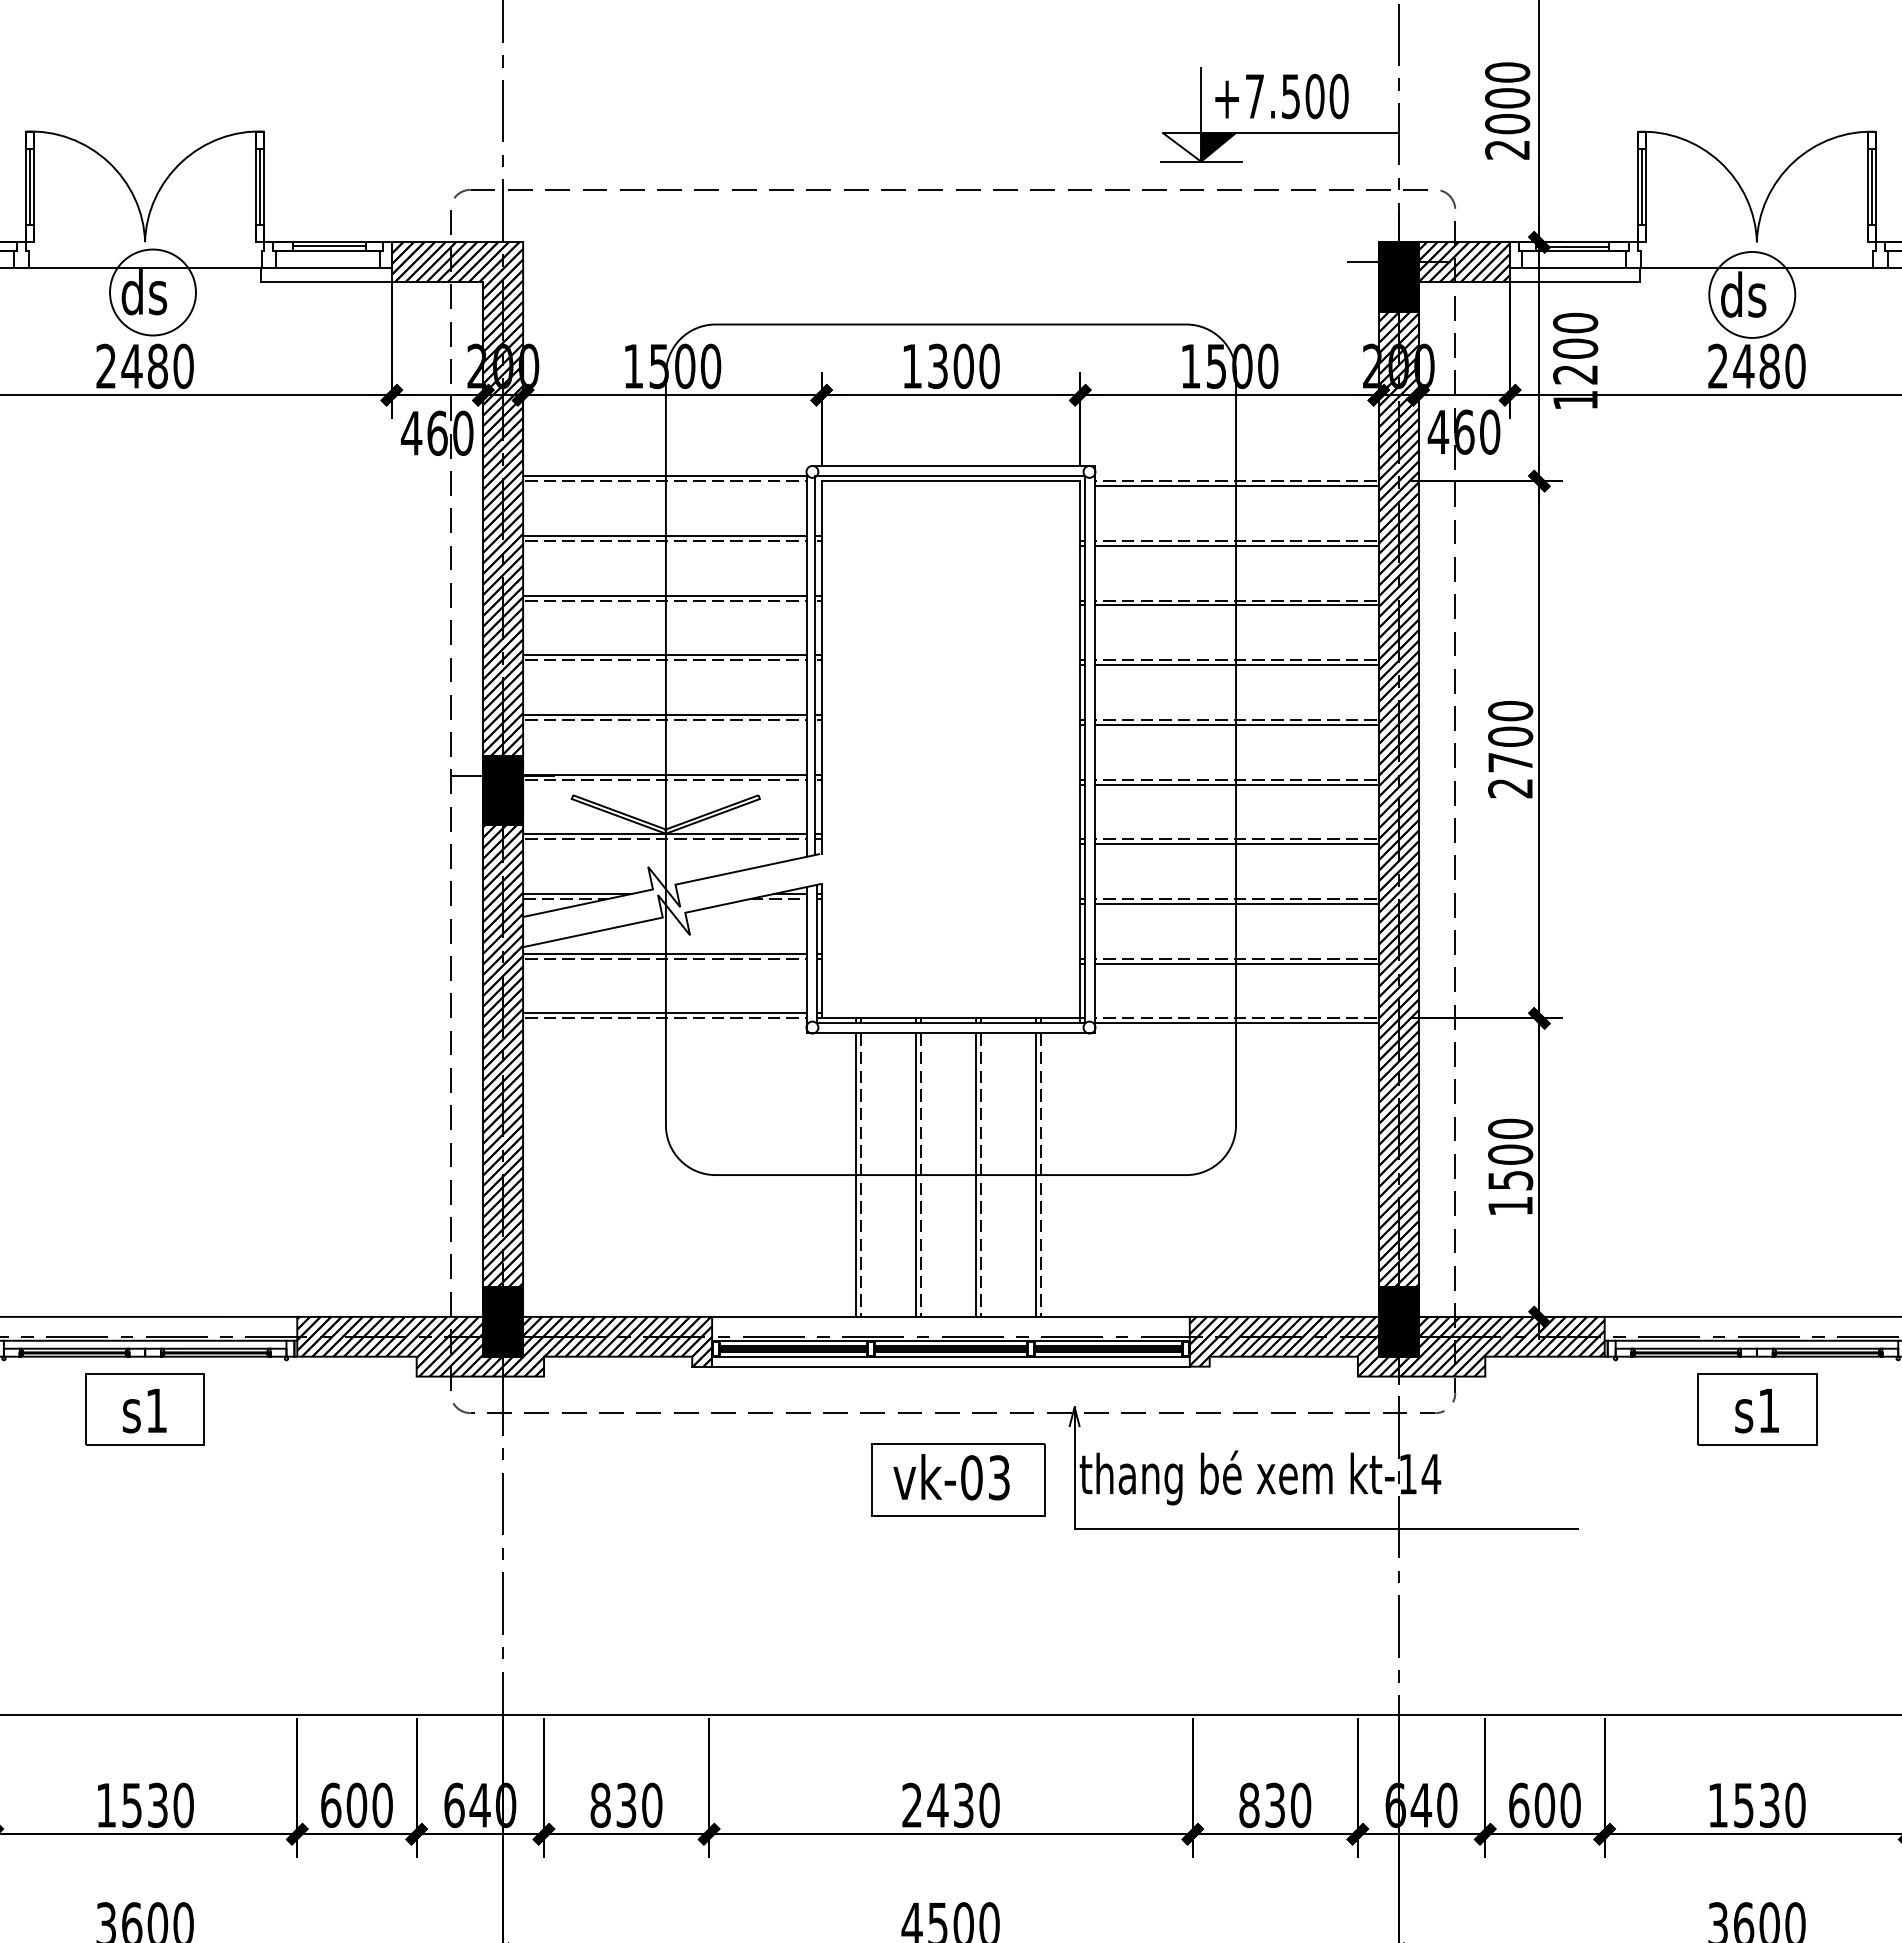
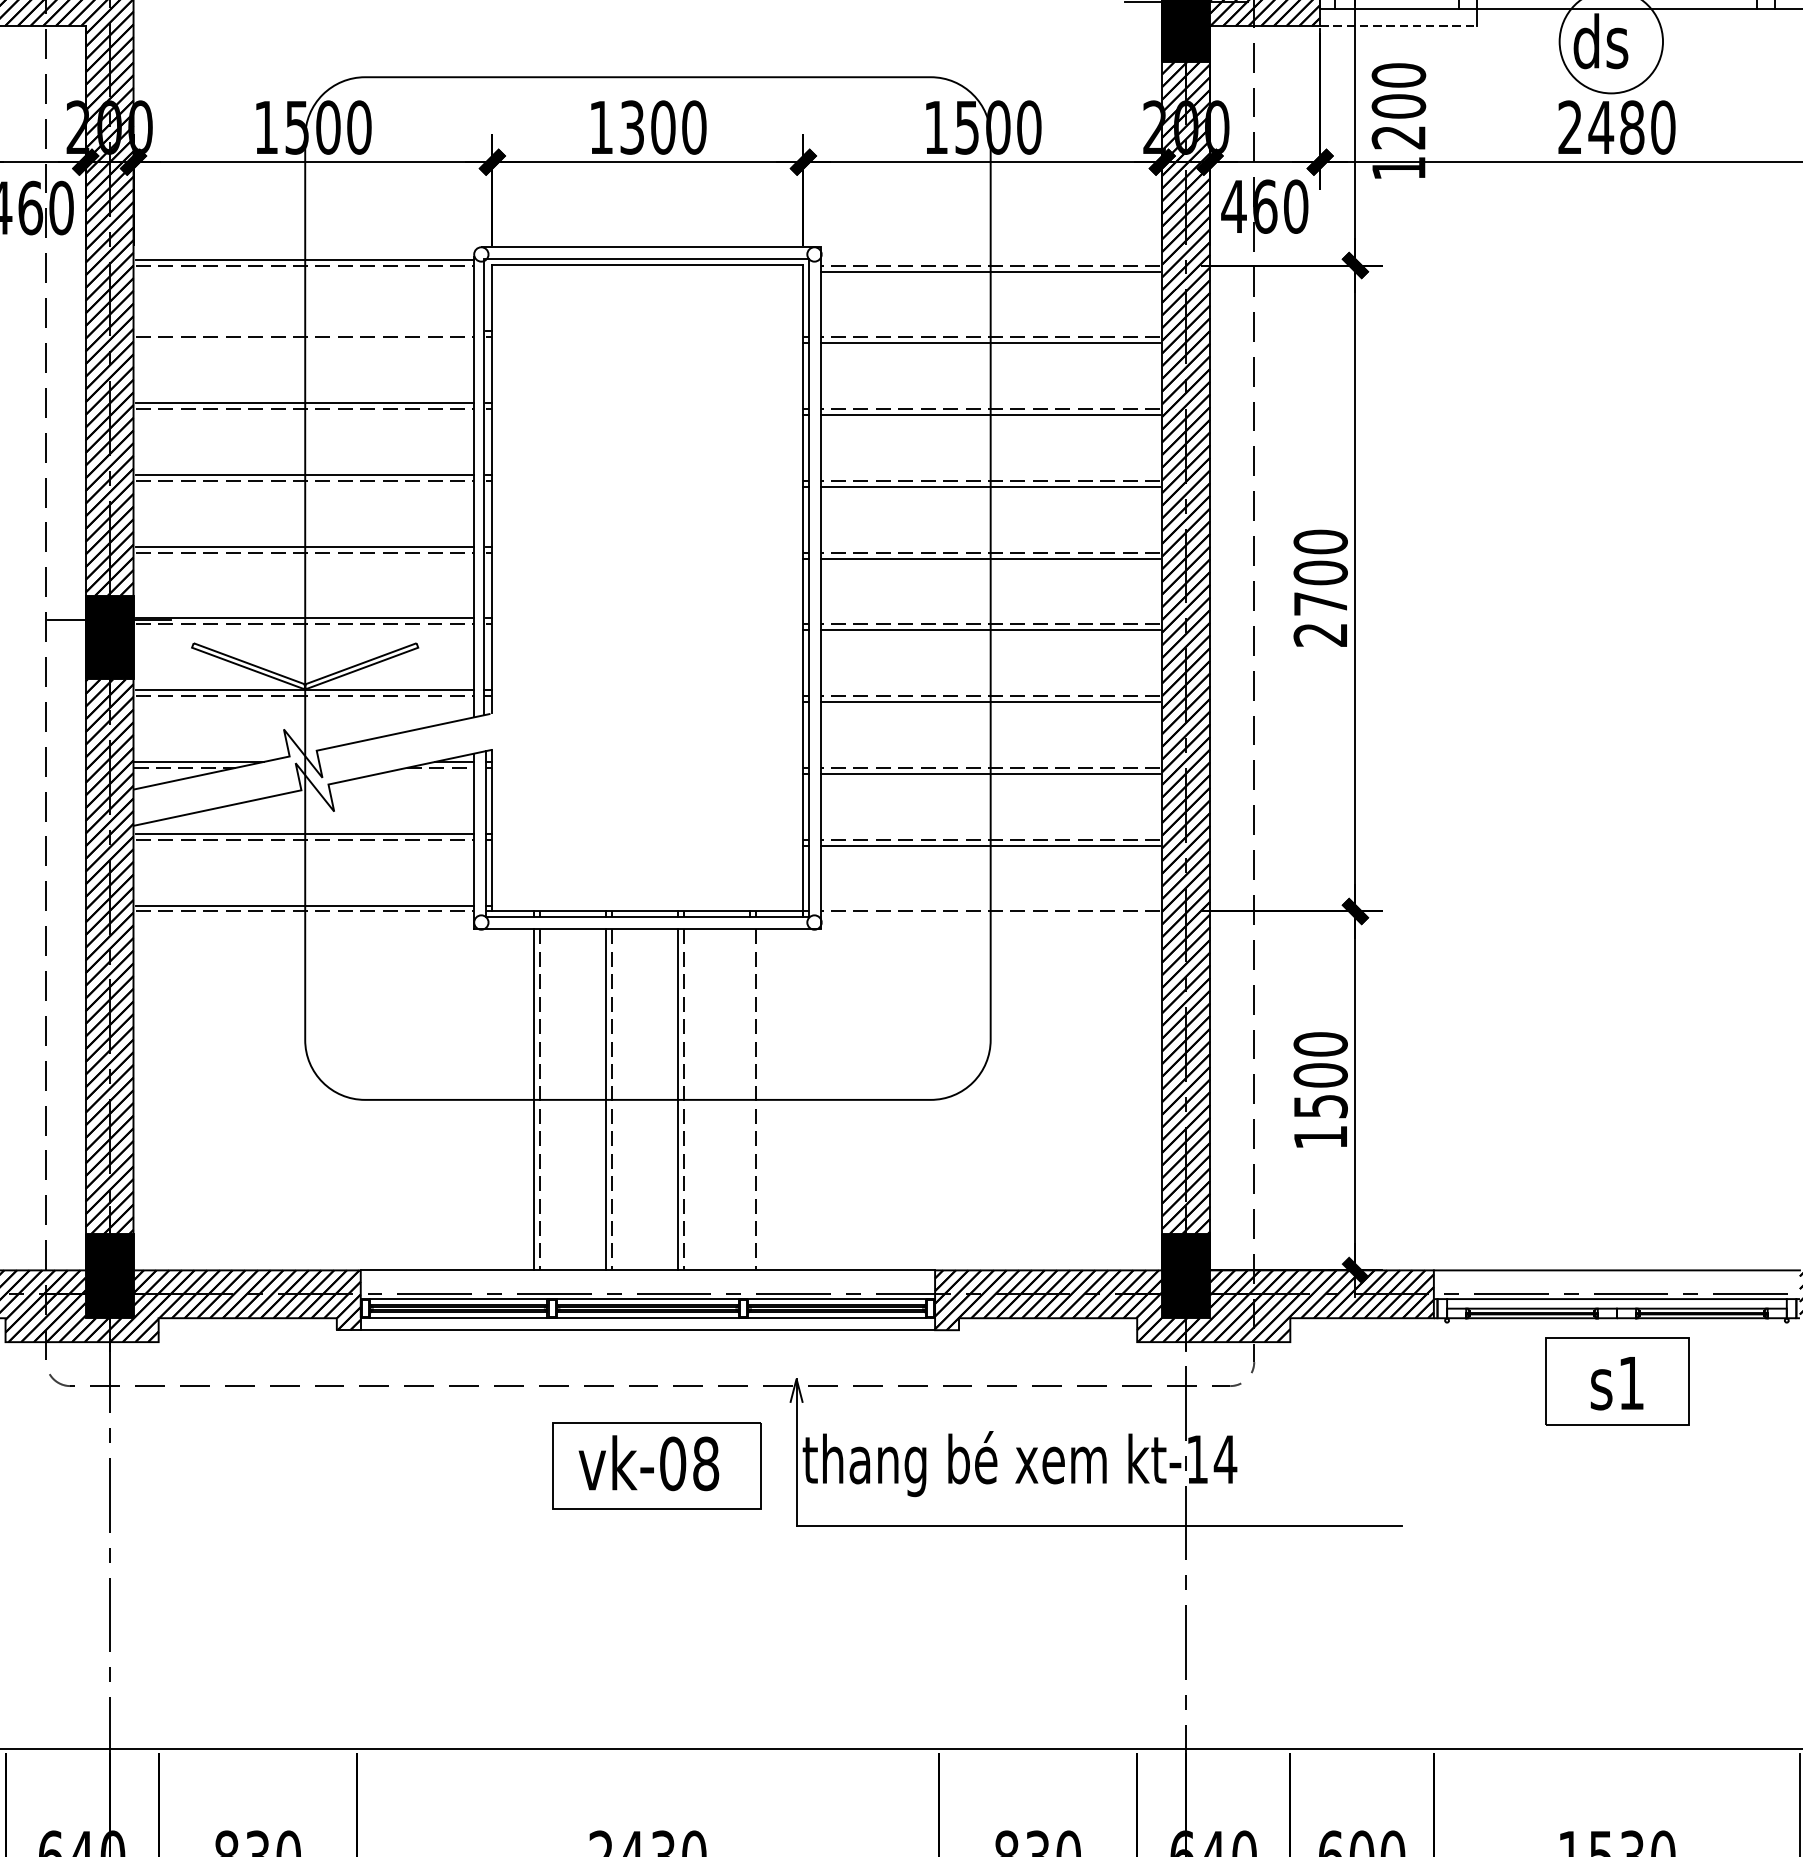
line: (1575, 282) -> (1398, 26), solid -> dashed
line: (665, 535) -> (304, 330), removed
line: (1235, 1023) -> (990, 917), removed
line: (1035, 1174) -> (749, 1099), removed
text: (999, 1477) -> (706, 1463), vk-03 -> vk-08

